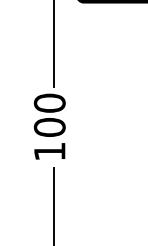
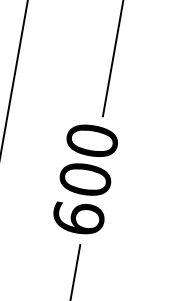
text: (49, 151) -> (78, 217), 100 -> 600

